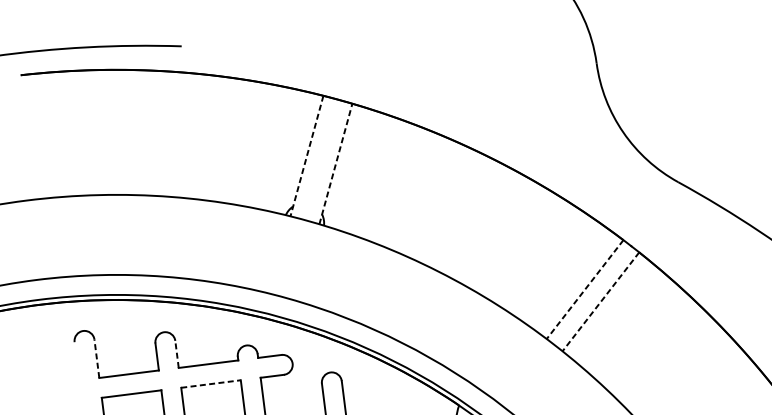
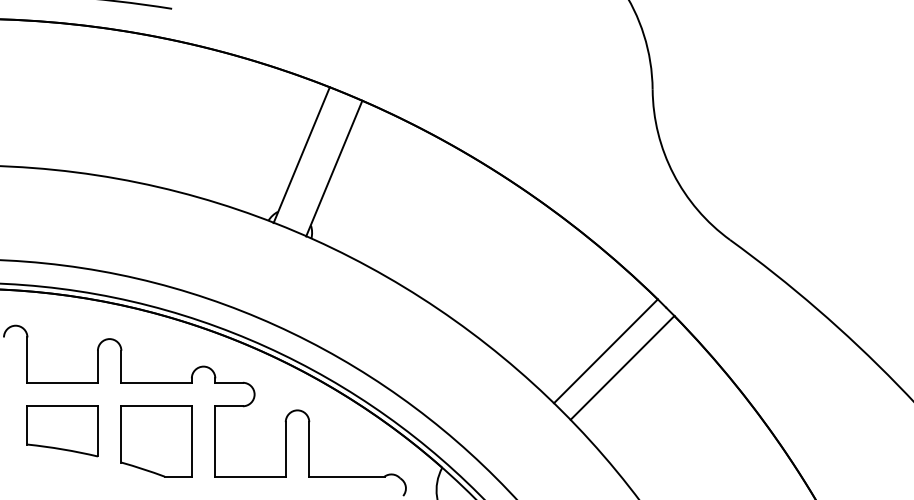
line: (306, 156) -> (301, 155), dashed -> solid
line: (336, 163) -> (334, 168), dashed -> solid
line: (584, 289) -> (605, 351), dashed -> solid
line: (600, 302) -> (622, 368), dashed -> solid
line: (177, 354) -> (121, 366), dashed -> solid
line: (96, 359) -> (27, 360), dashed -> solid
line: (211, 384) -> (157, 406), dashed -> solid

